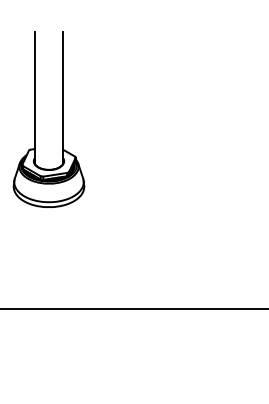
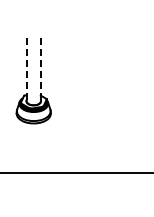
line: (34, 98) -> (26, 70), solid -> dashed
line: (62, 98) -> (40, 70), solid -> dashed

